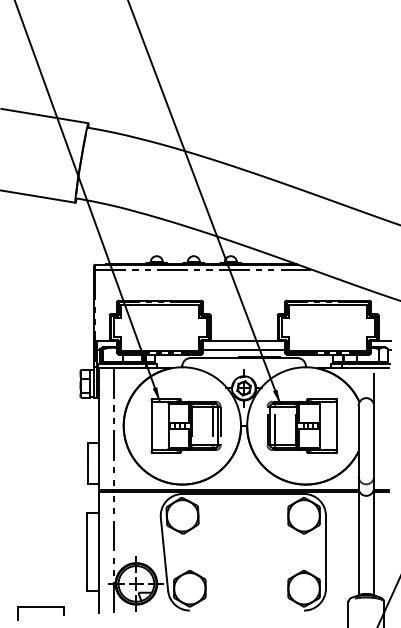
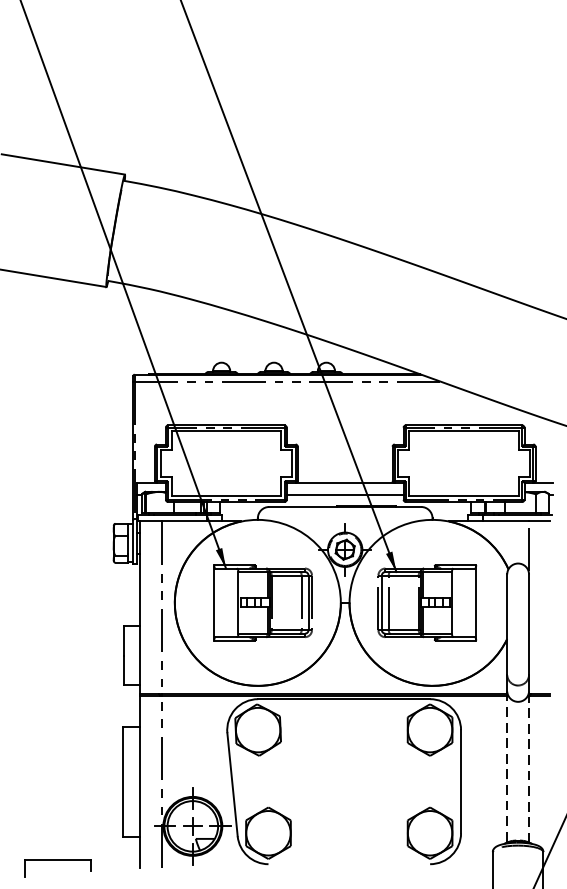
line: (374, 541) -> (529, 766), solid -> dashed
line: (358, 542) -> (507, 767), solid -> dashed

